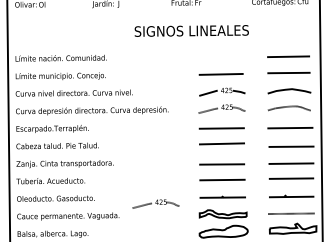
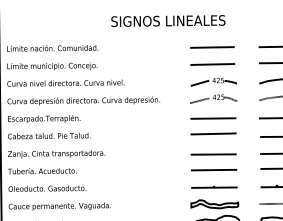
text: (191, 30) -> (168, 20), moved
line: (220, 57) -> (212, 47), added
part: (155, 203) -> (147, 193), removed

